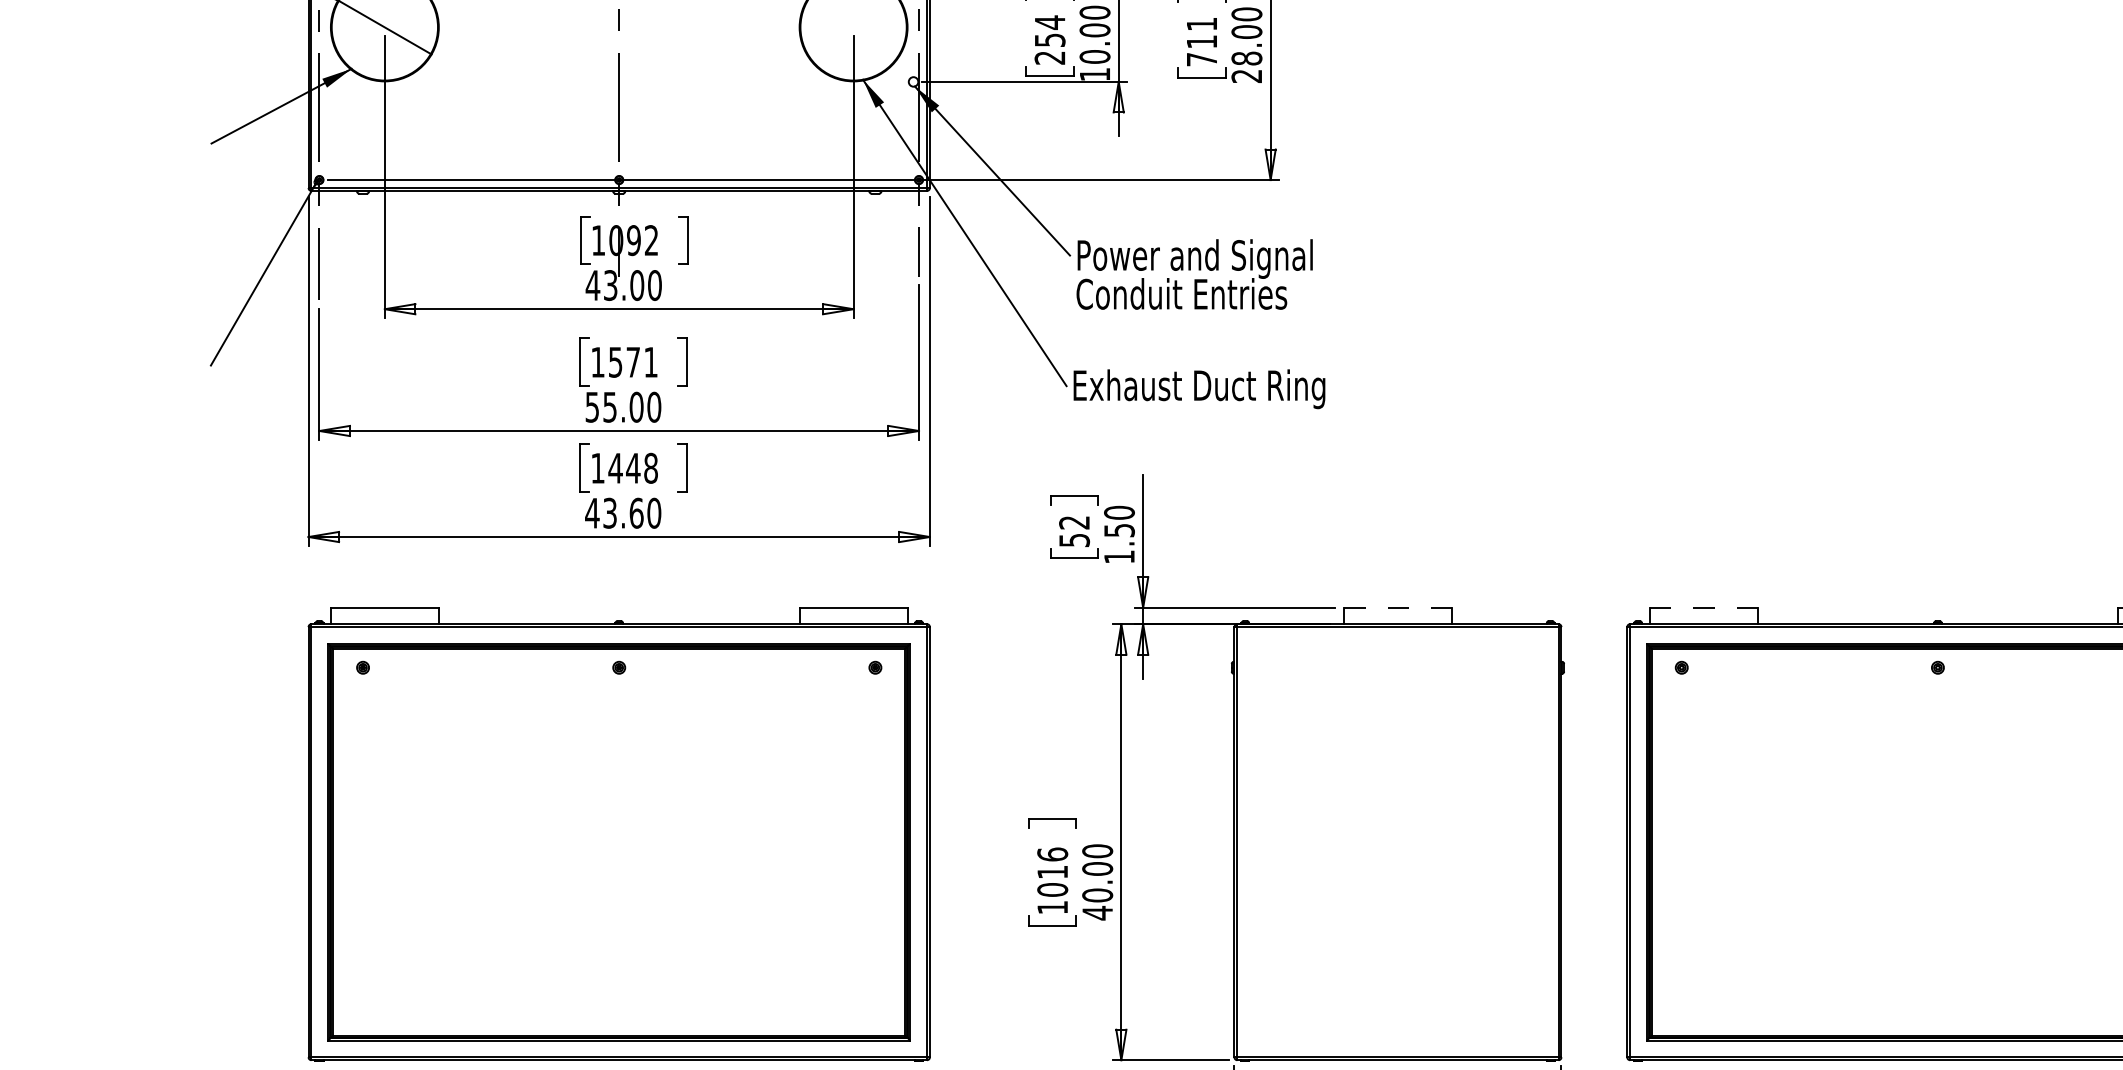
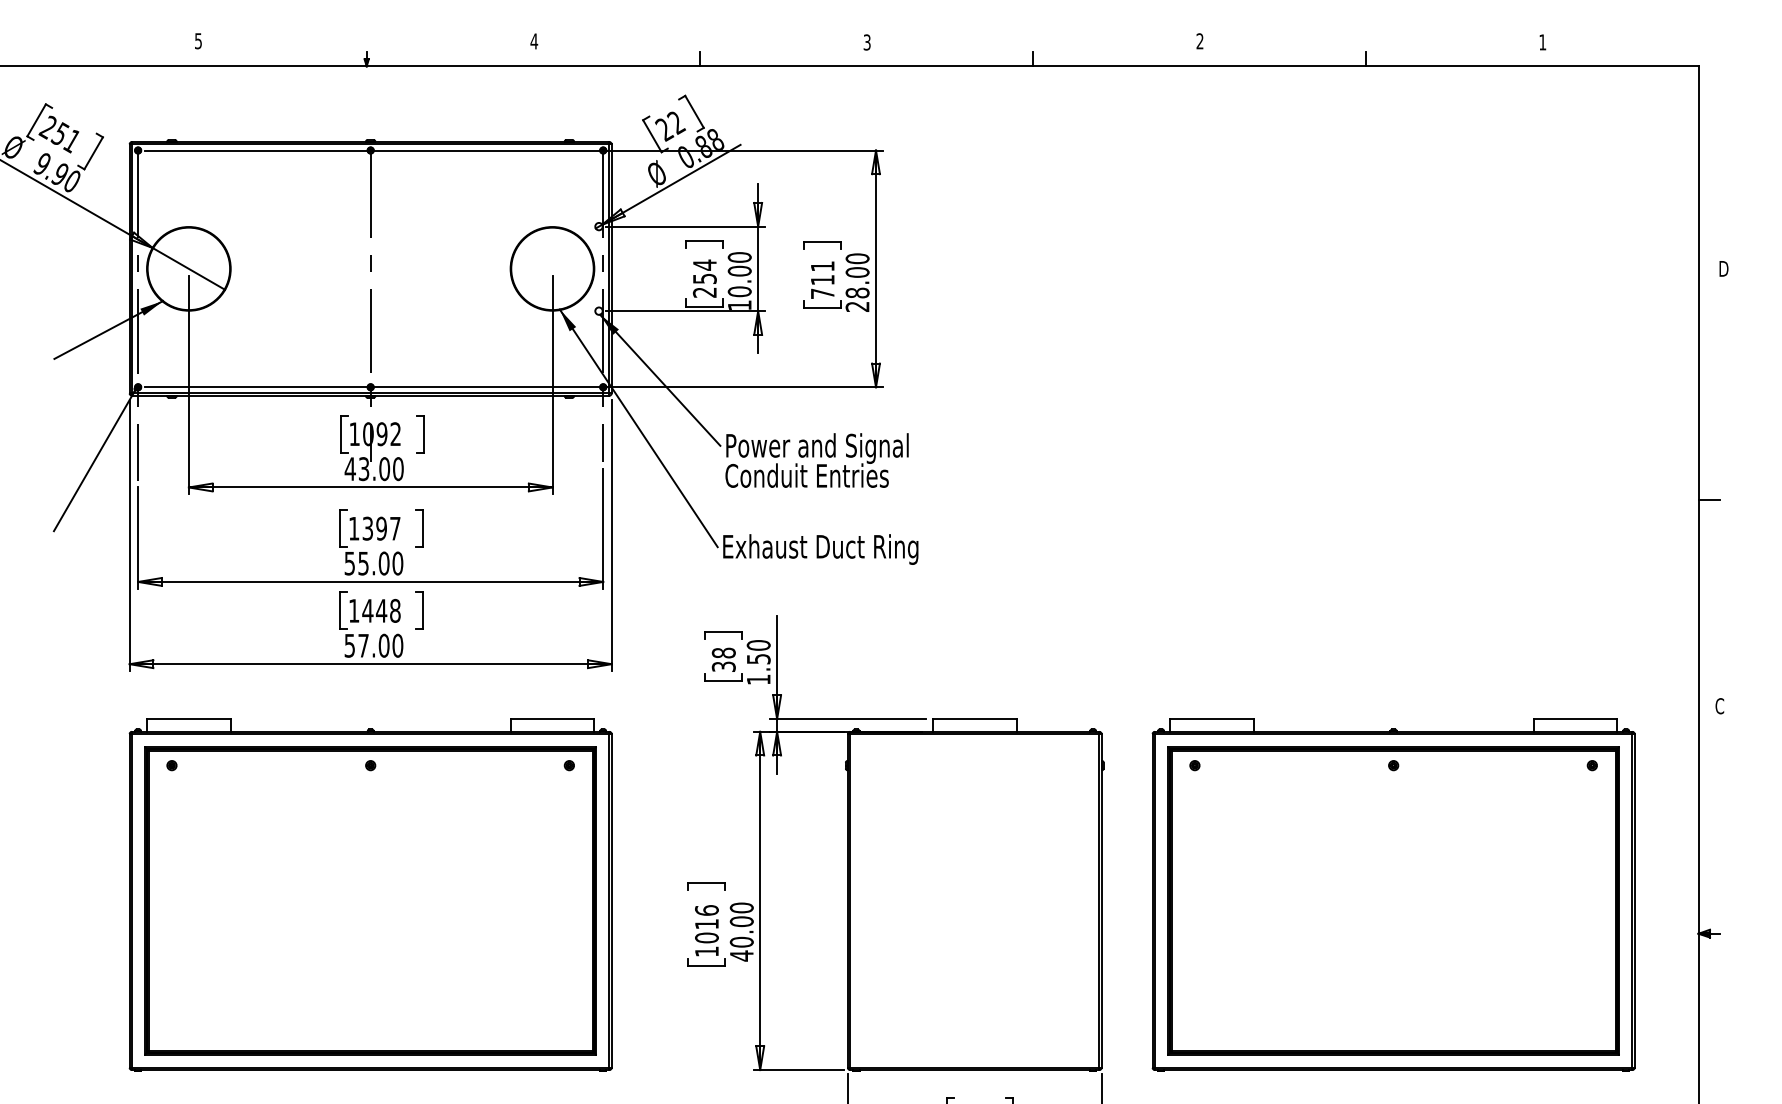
text: (633, 362) -> (381, 528), 1571 -> 1397
text: (613, 512) -> (366, 645), 43.60 -> 57.00
text: (1074, 530) -> (723, 659), 52 -> 38
line: (1397, 608) -> (974, 719), dashed -> solid
line: (1703, 608) -> (1211, 719), dashed -> solid

